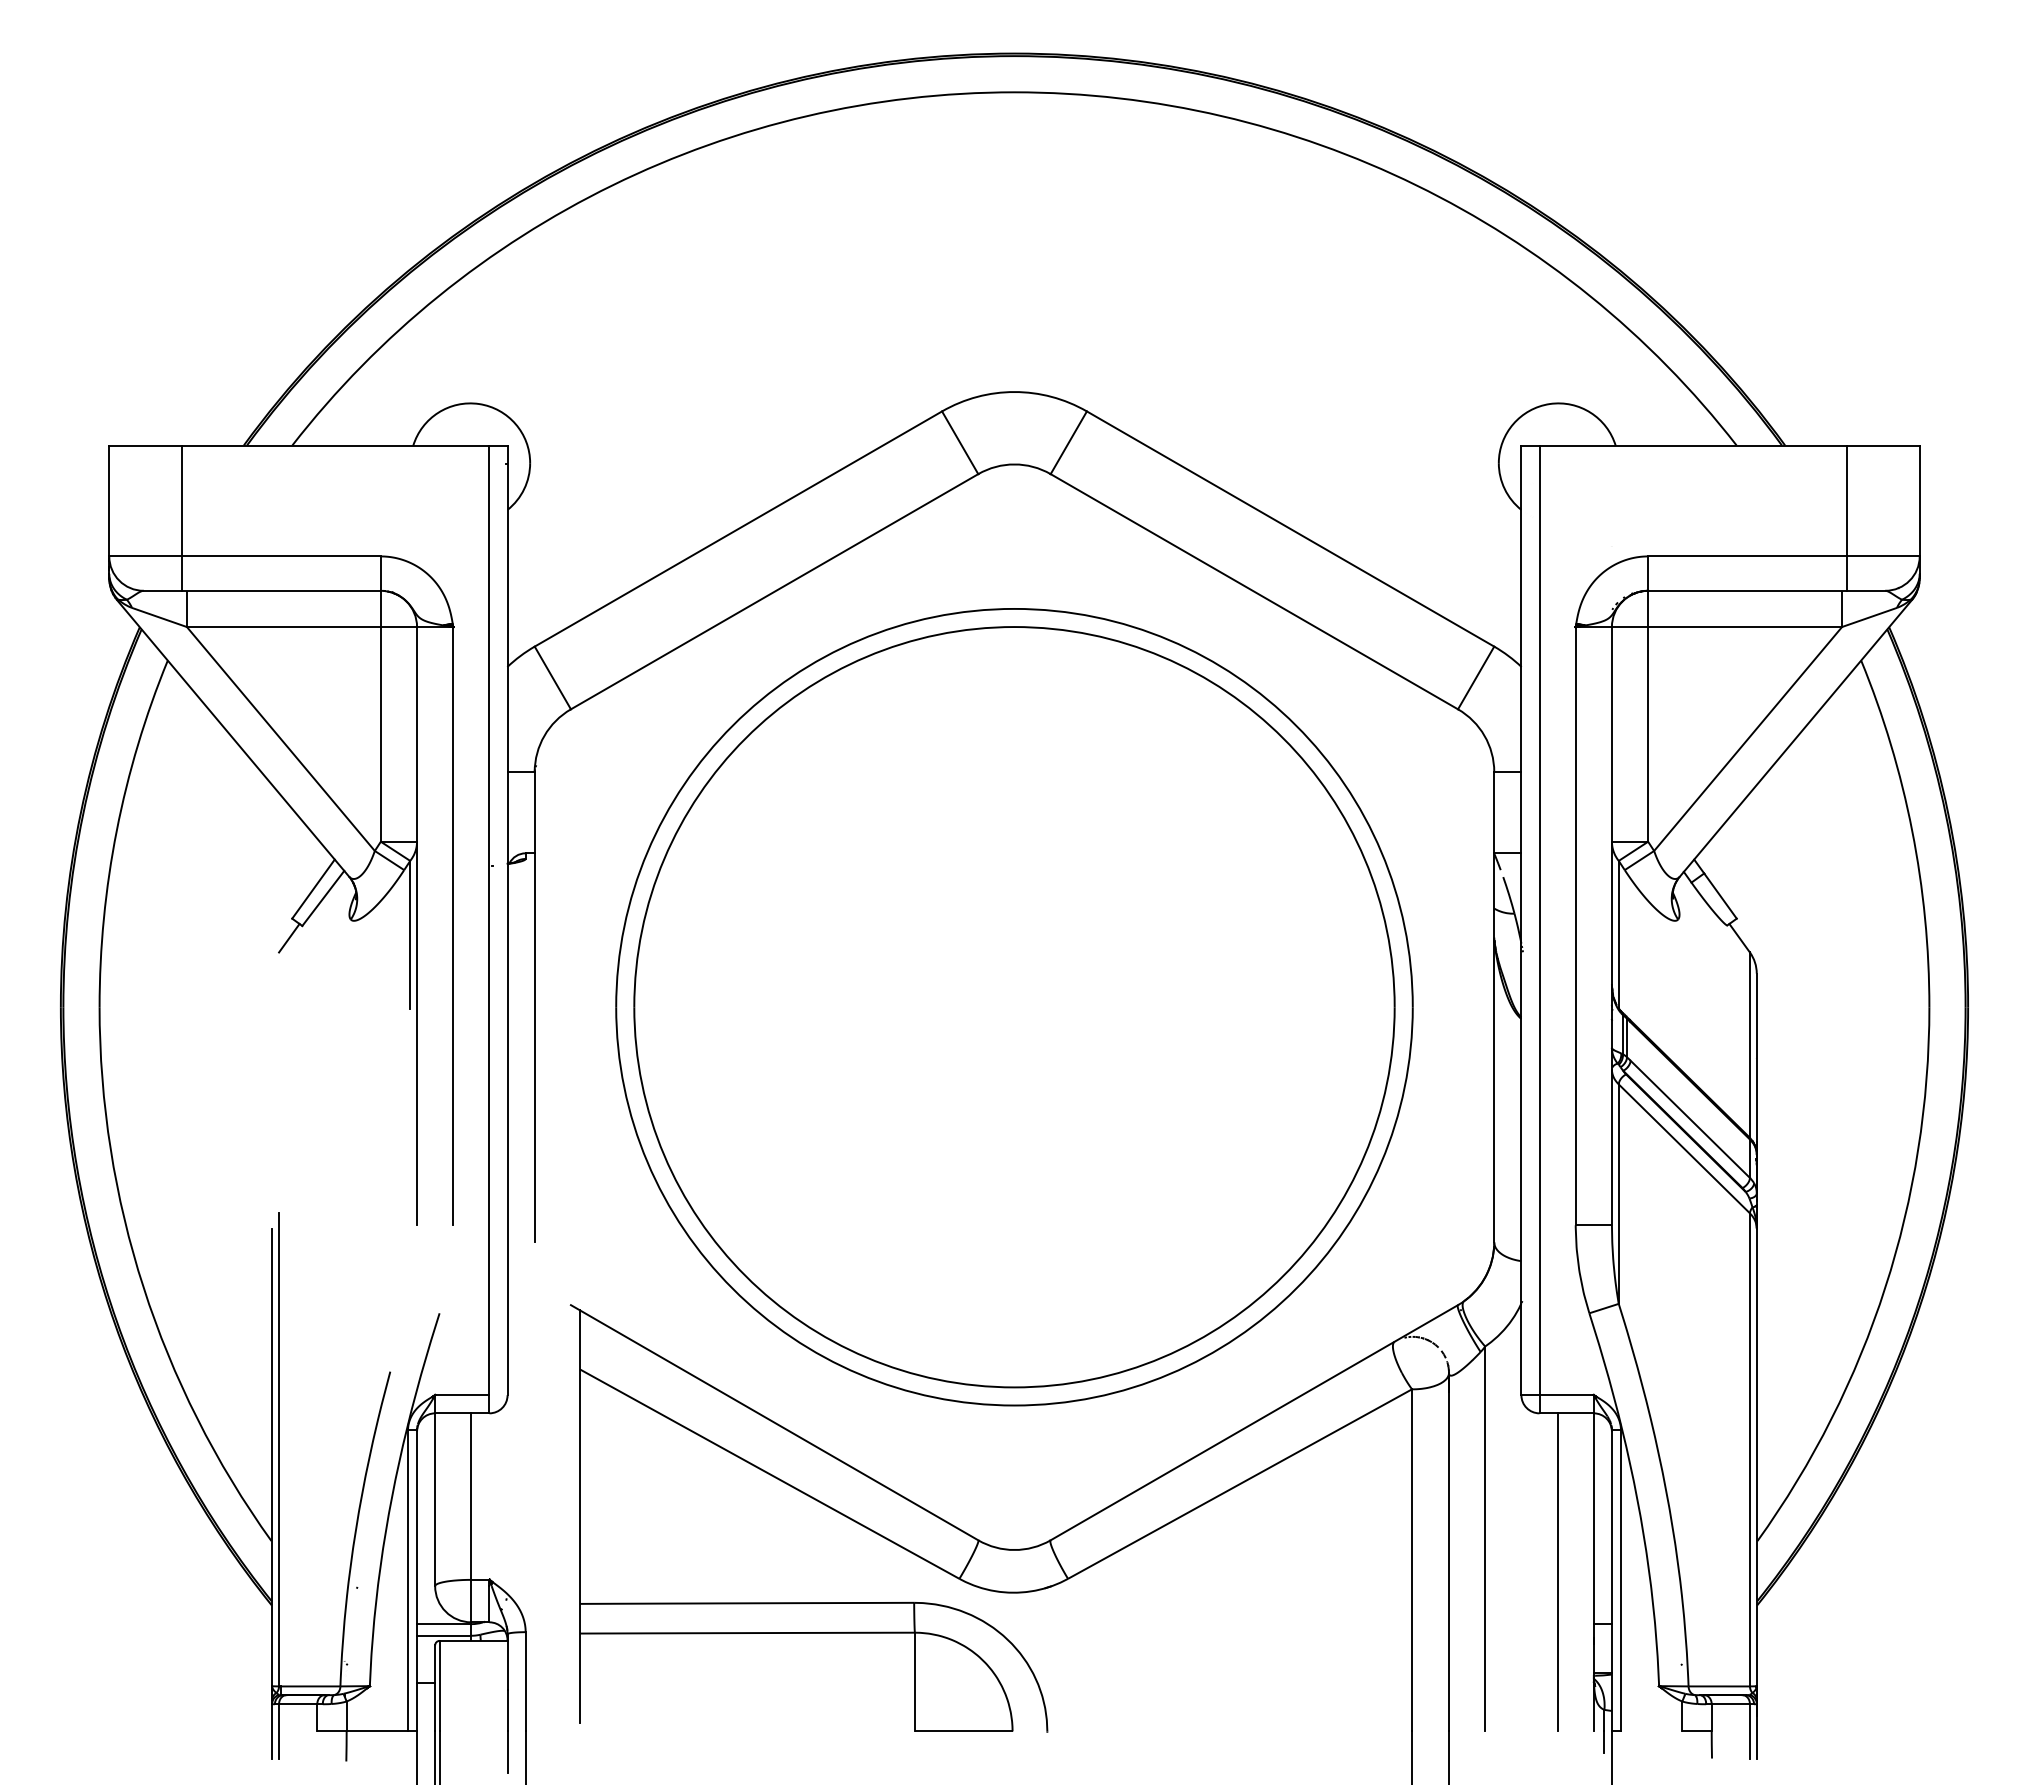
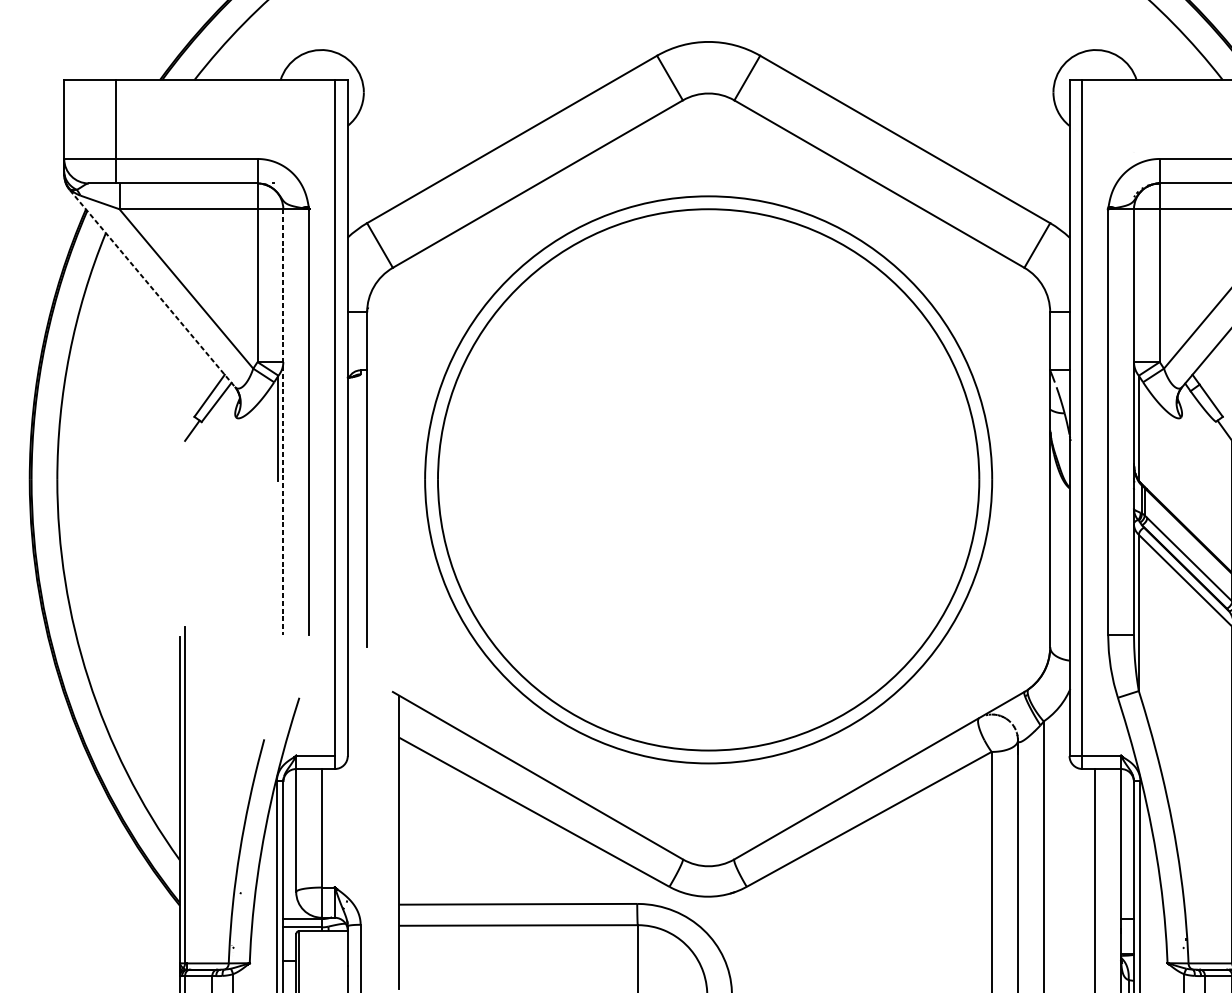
line: (233, 738) -> (152, 288), solid -> dashed
line: (417, 926) -> (283, 422), solid -> dashed

